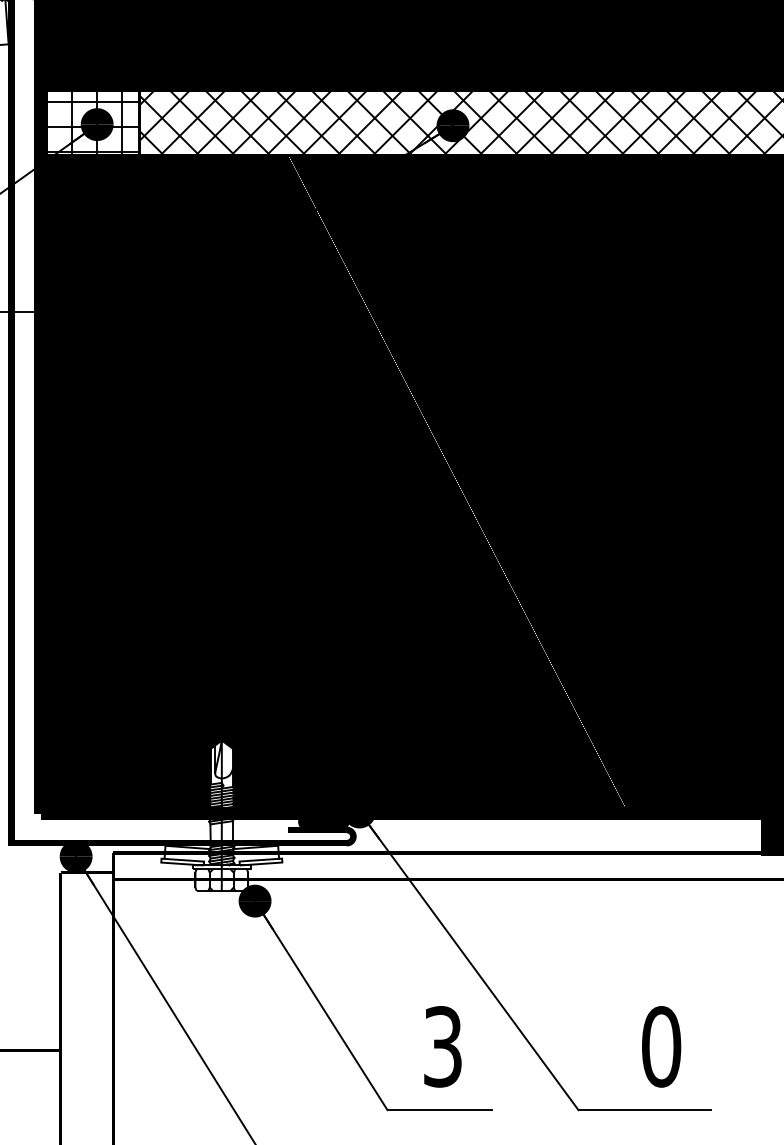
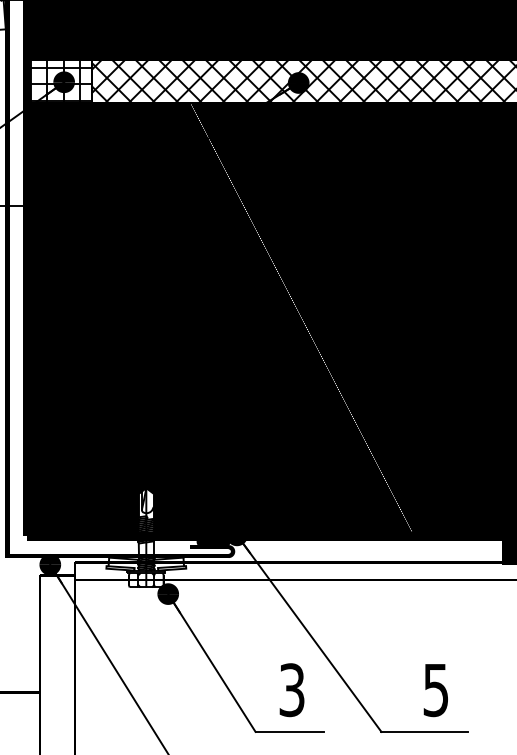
text: (662, 1047) -> (436, 690), 0 -> 5

